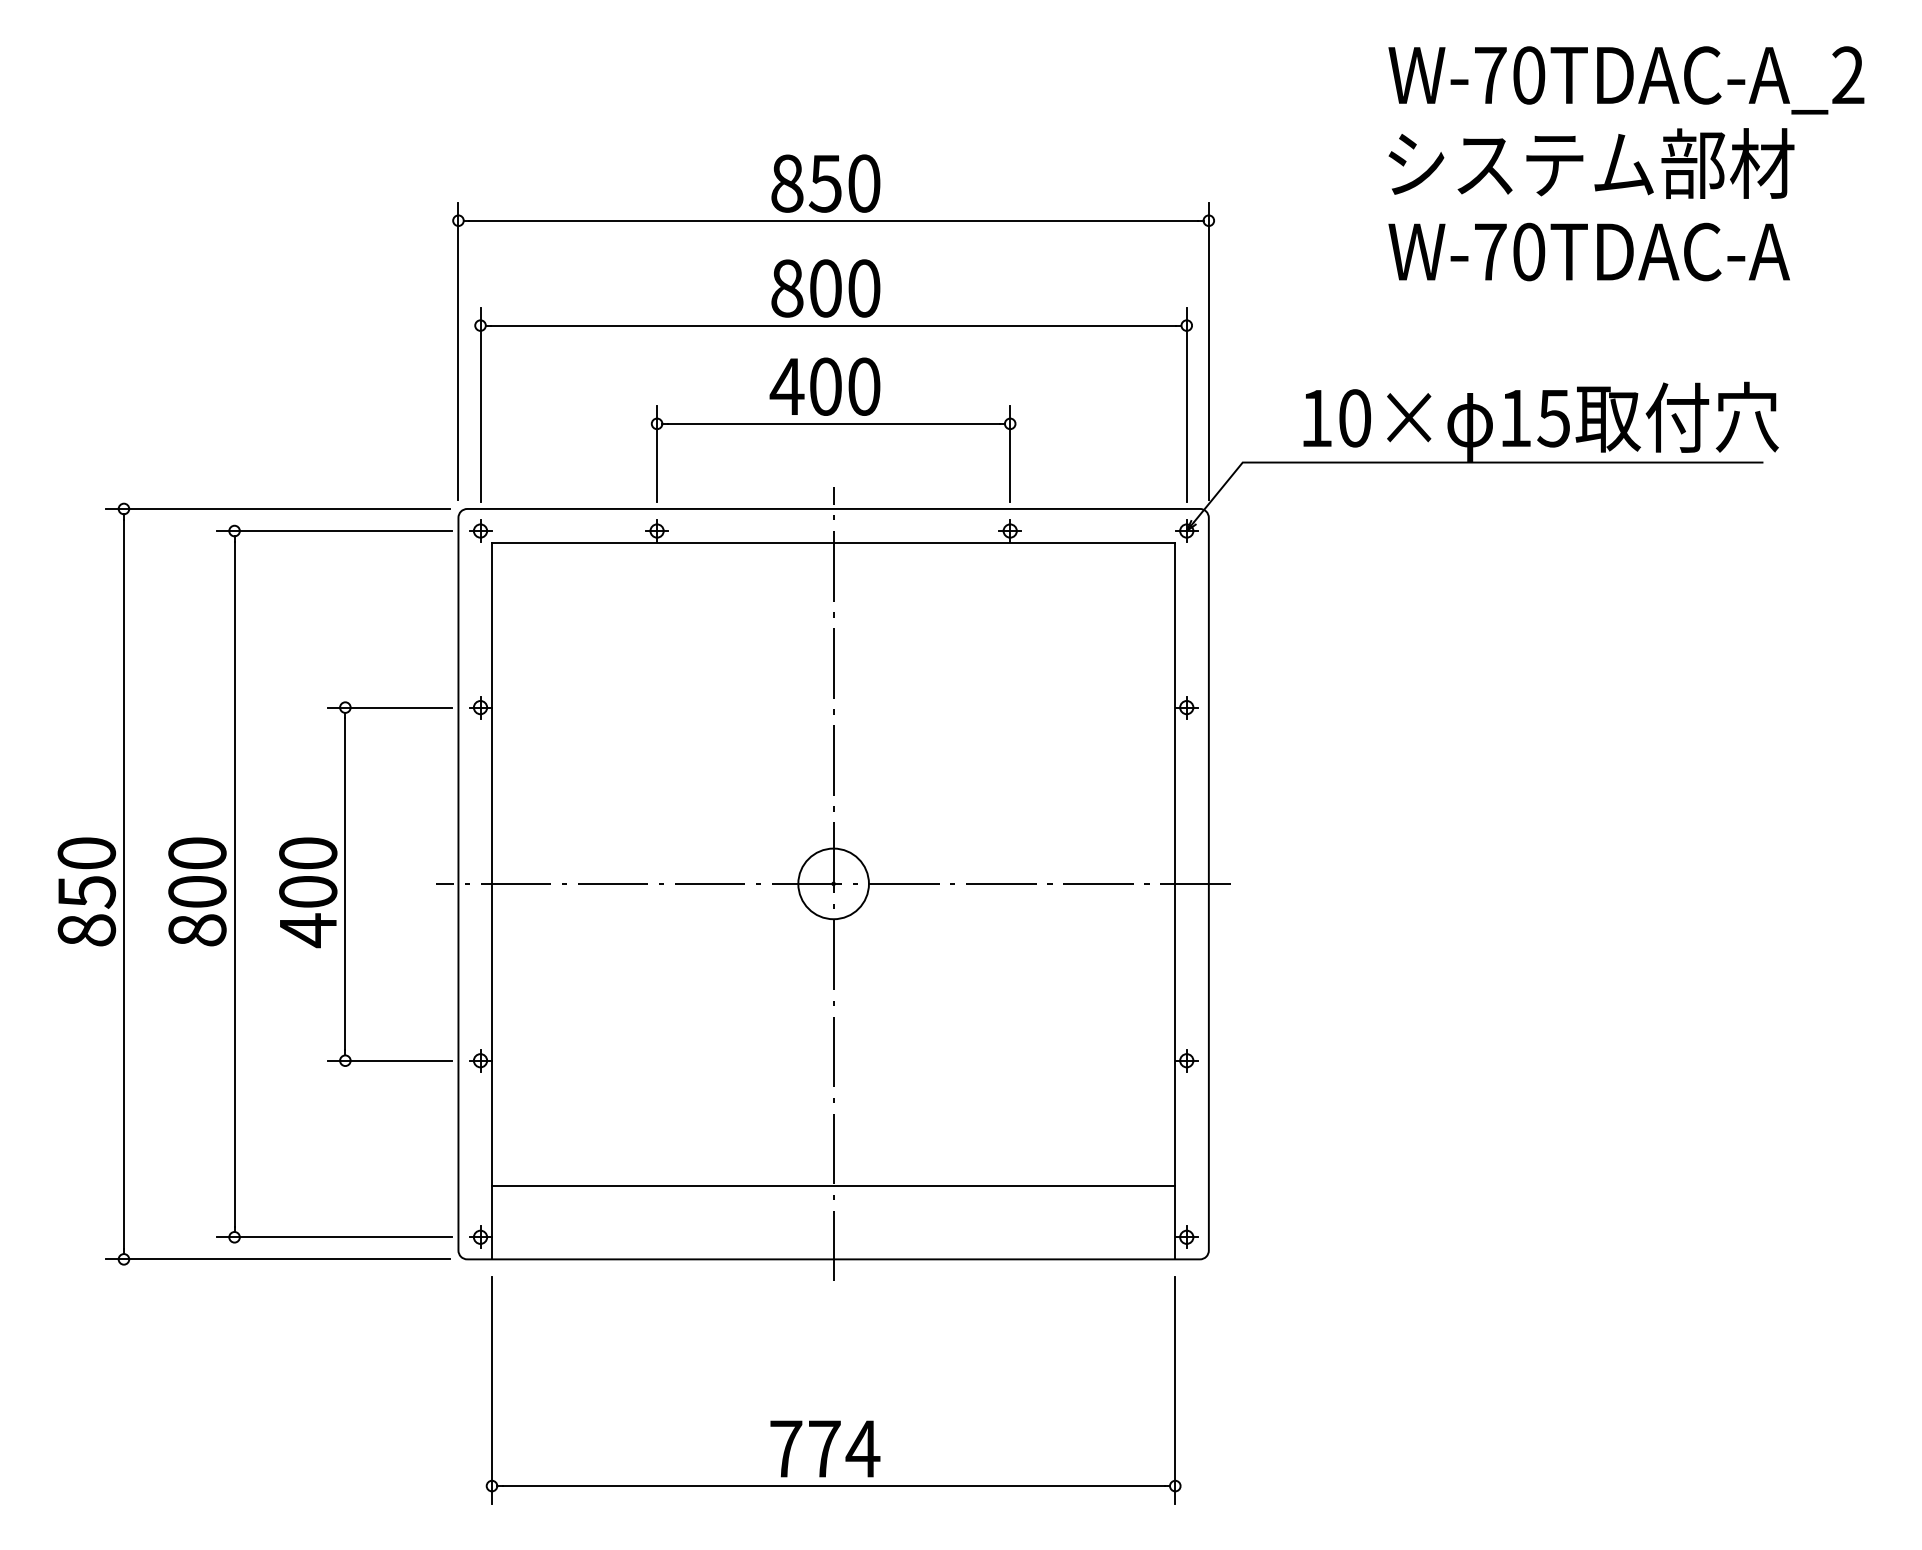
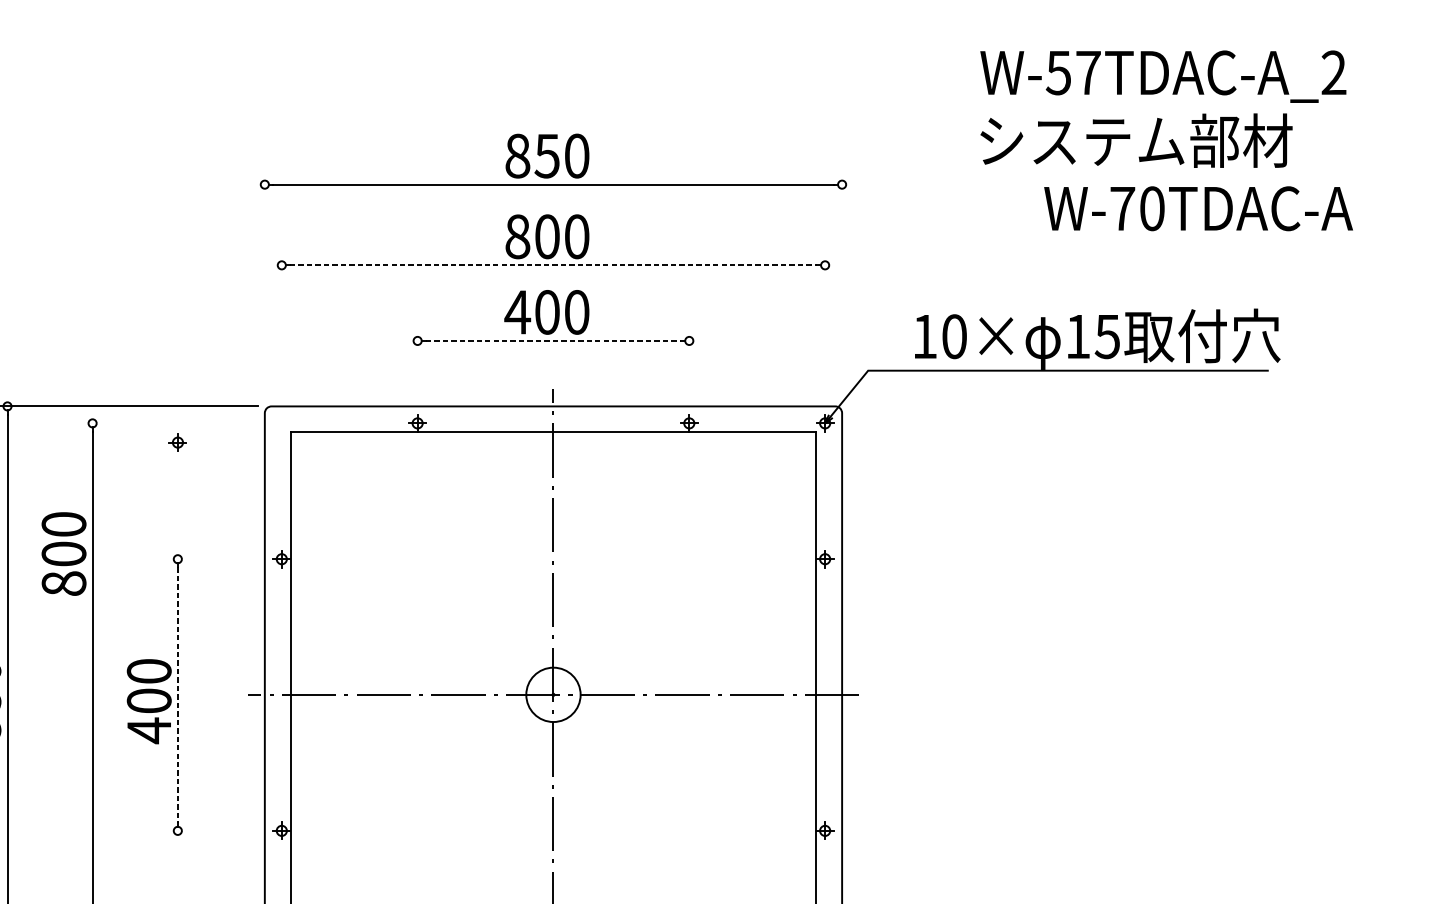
text: (1509, 75) -> (1073, 72), W-70TDAC-A_2 -> W-57TDAC-A_2
text: (1588, 251) -> (1198, 208), moved
line: (833, 325) -> (553, 265), solid -> dashed
line: (458, 351) -> (264, 285), removed
line: (1208, 351) -> (841, 285), removed
line: (480, 404) -> (281, 326), removed
line: (1186, 404) -> (824, 326), removed
line: (833, 423) -> (553, 340), solid -> dashed
line: (657, 454) -> (417, 364), removed
line: (1010, 454) -> (689, 364), removed
part: (480, 530) -> (177, 442), moved
line: (333, 531) -> (168, 423), removed
line: (389, 707) -> (211, 559), removed
line: (345, 884) -> (177, 695), solid -> dashed
text: (197, 891) -> (64, 553), moved
line: (389, 1060) -> (211, 830), removed

